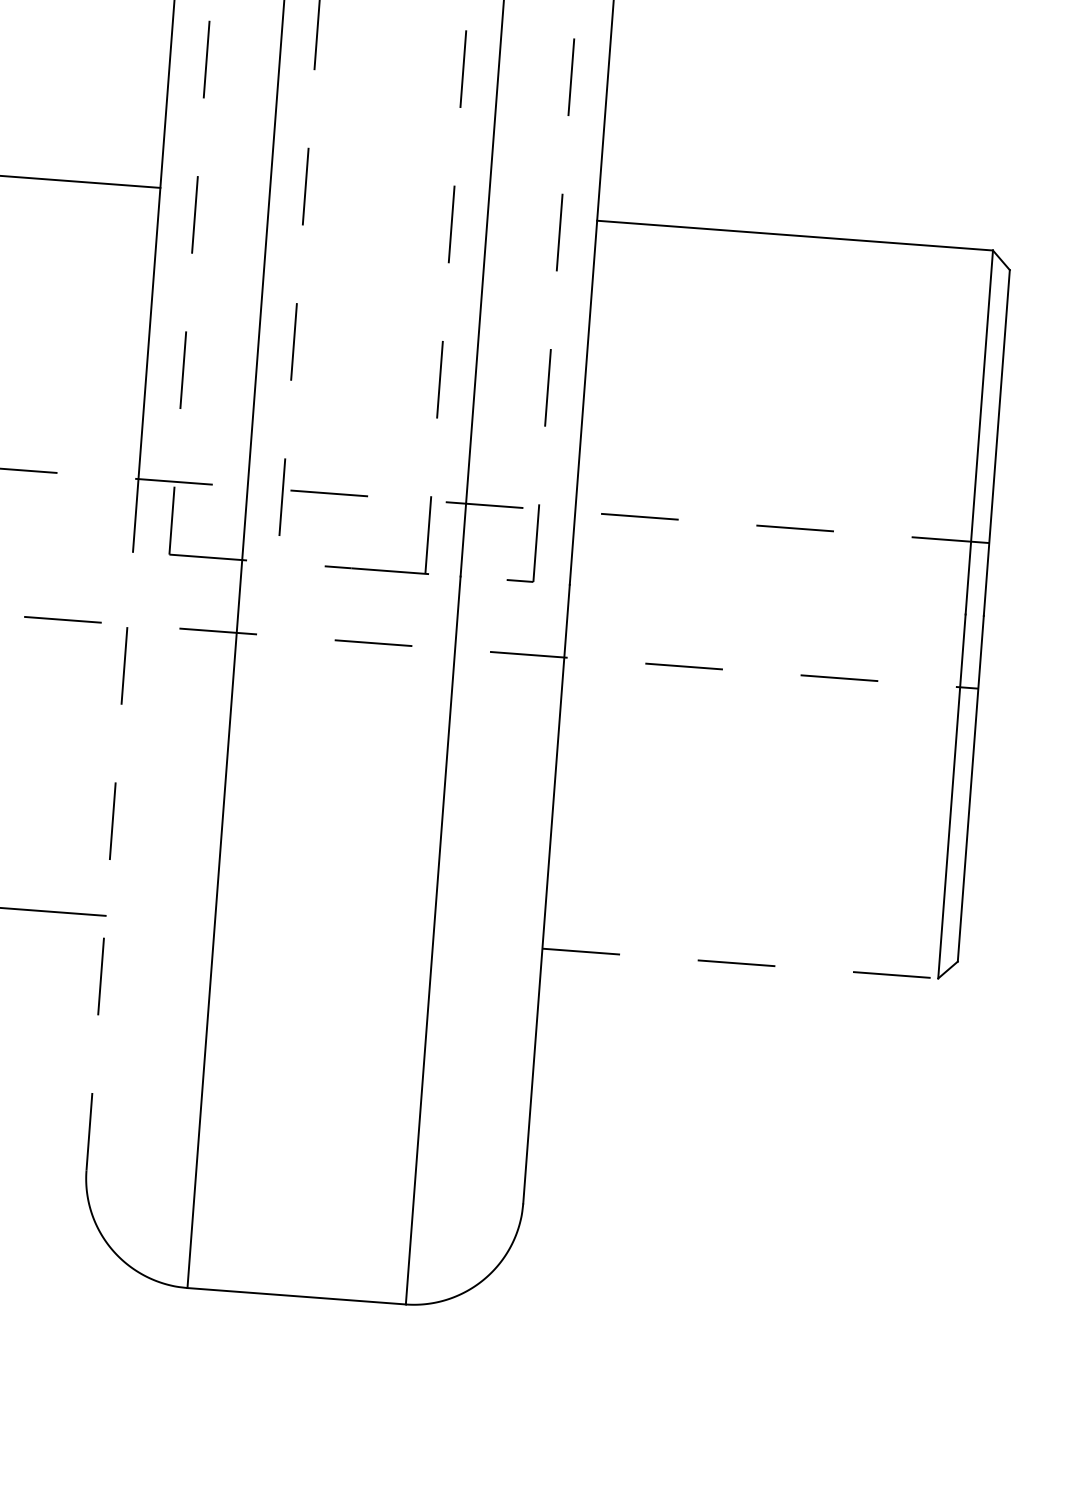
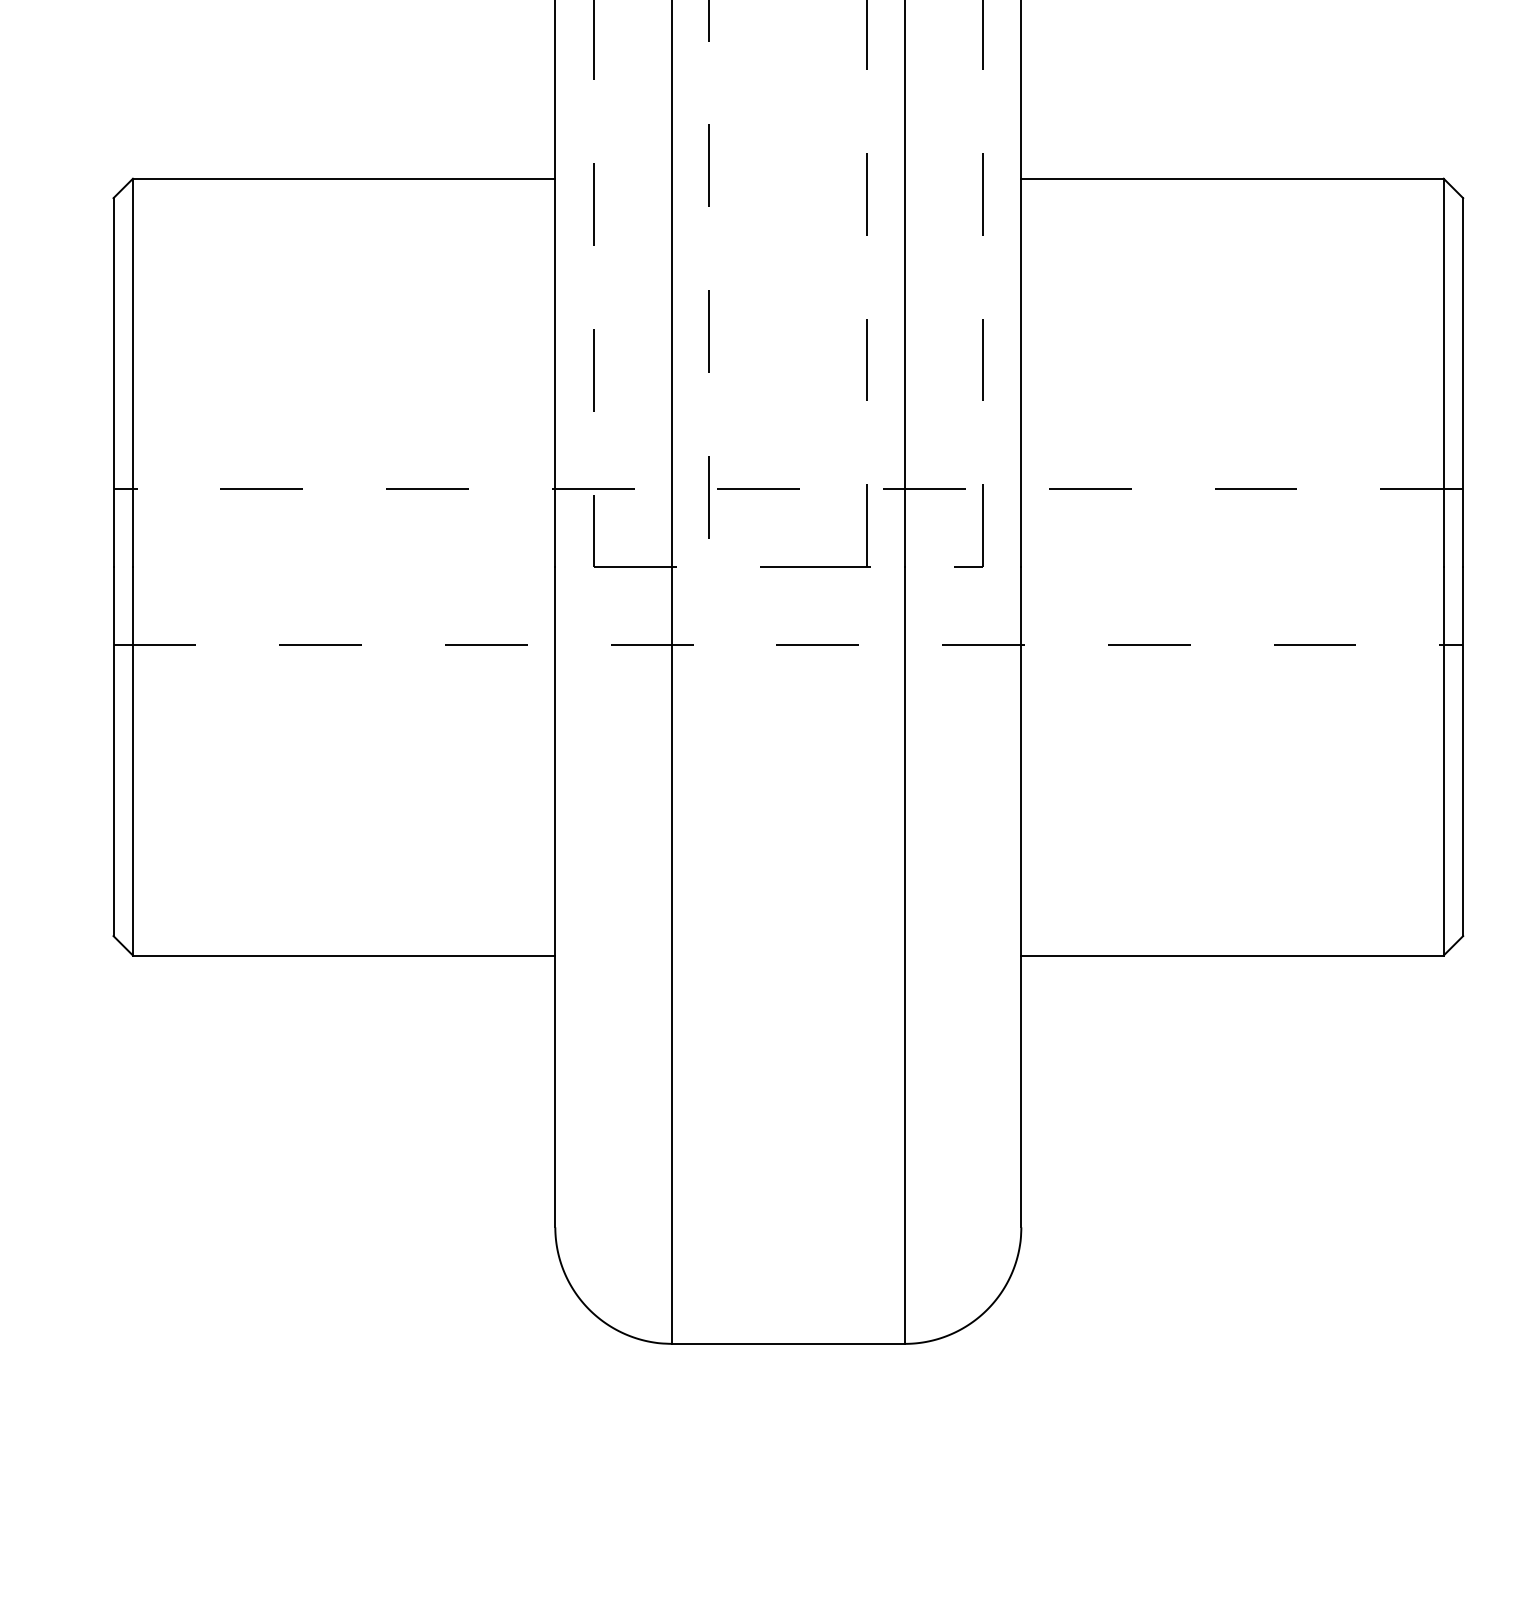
line: (109, 860) -> (555, 896), dashed -> solid
line: (741, 963) -> (1233, 955), dashed -> solid

